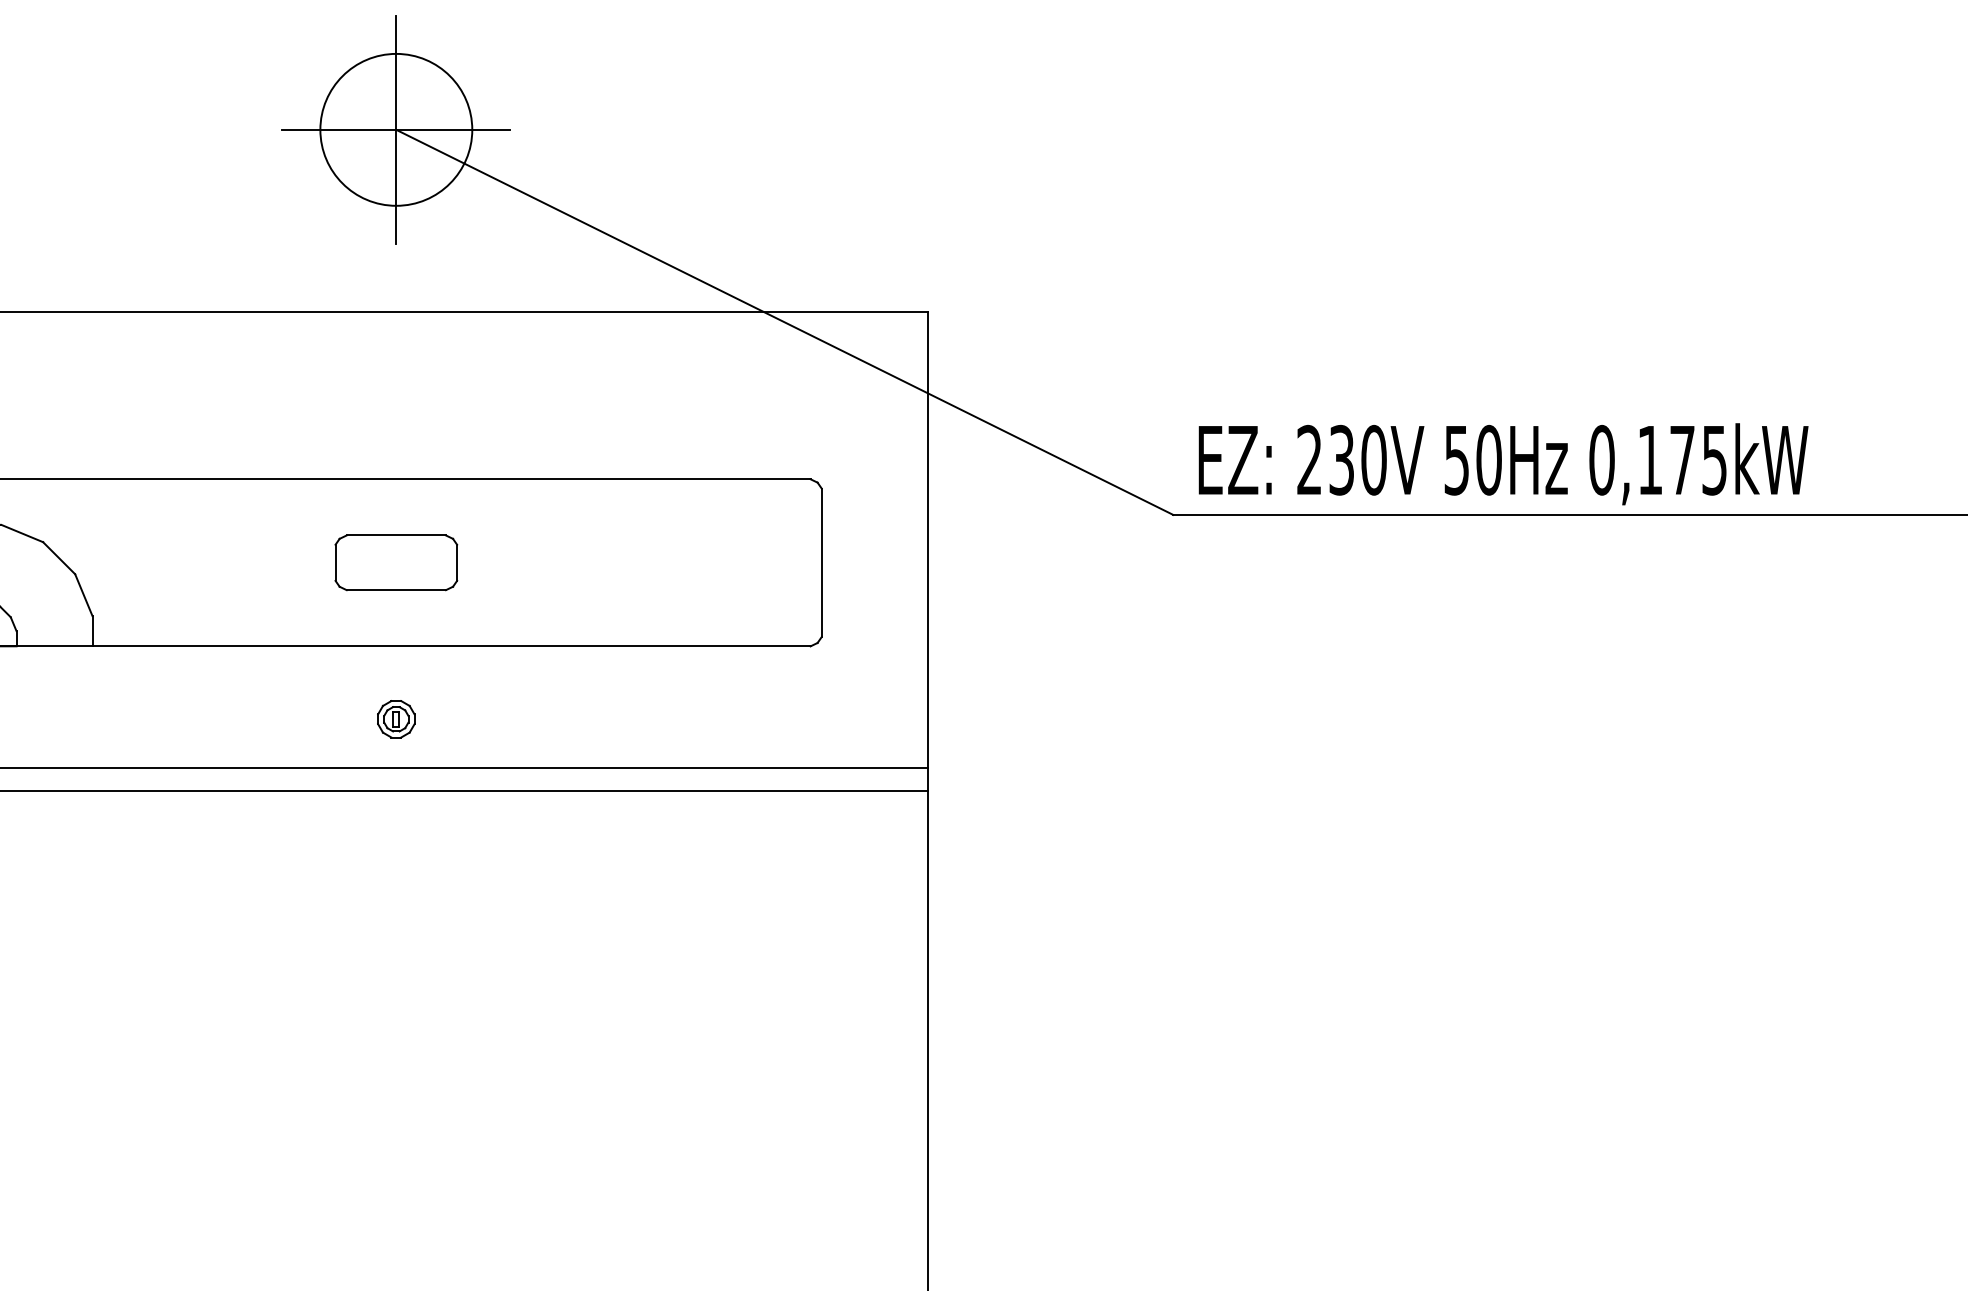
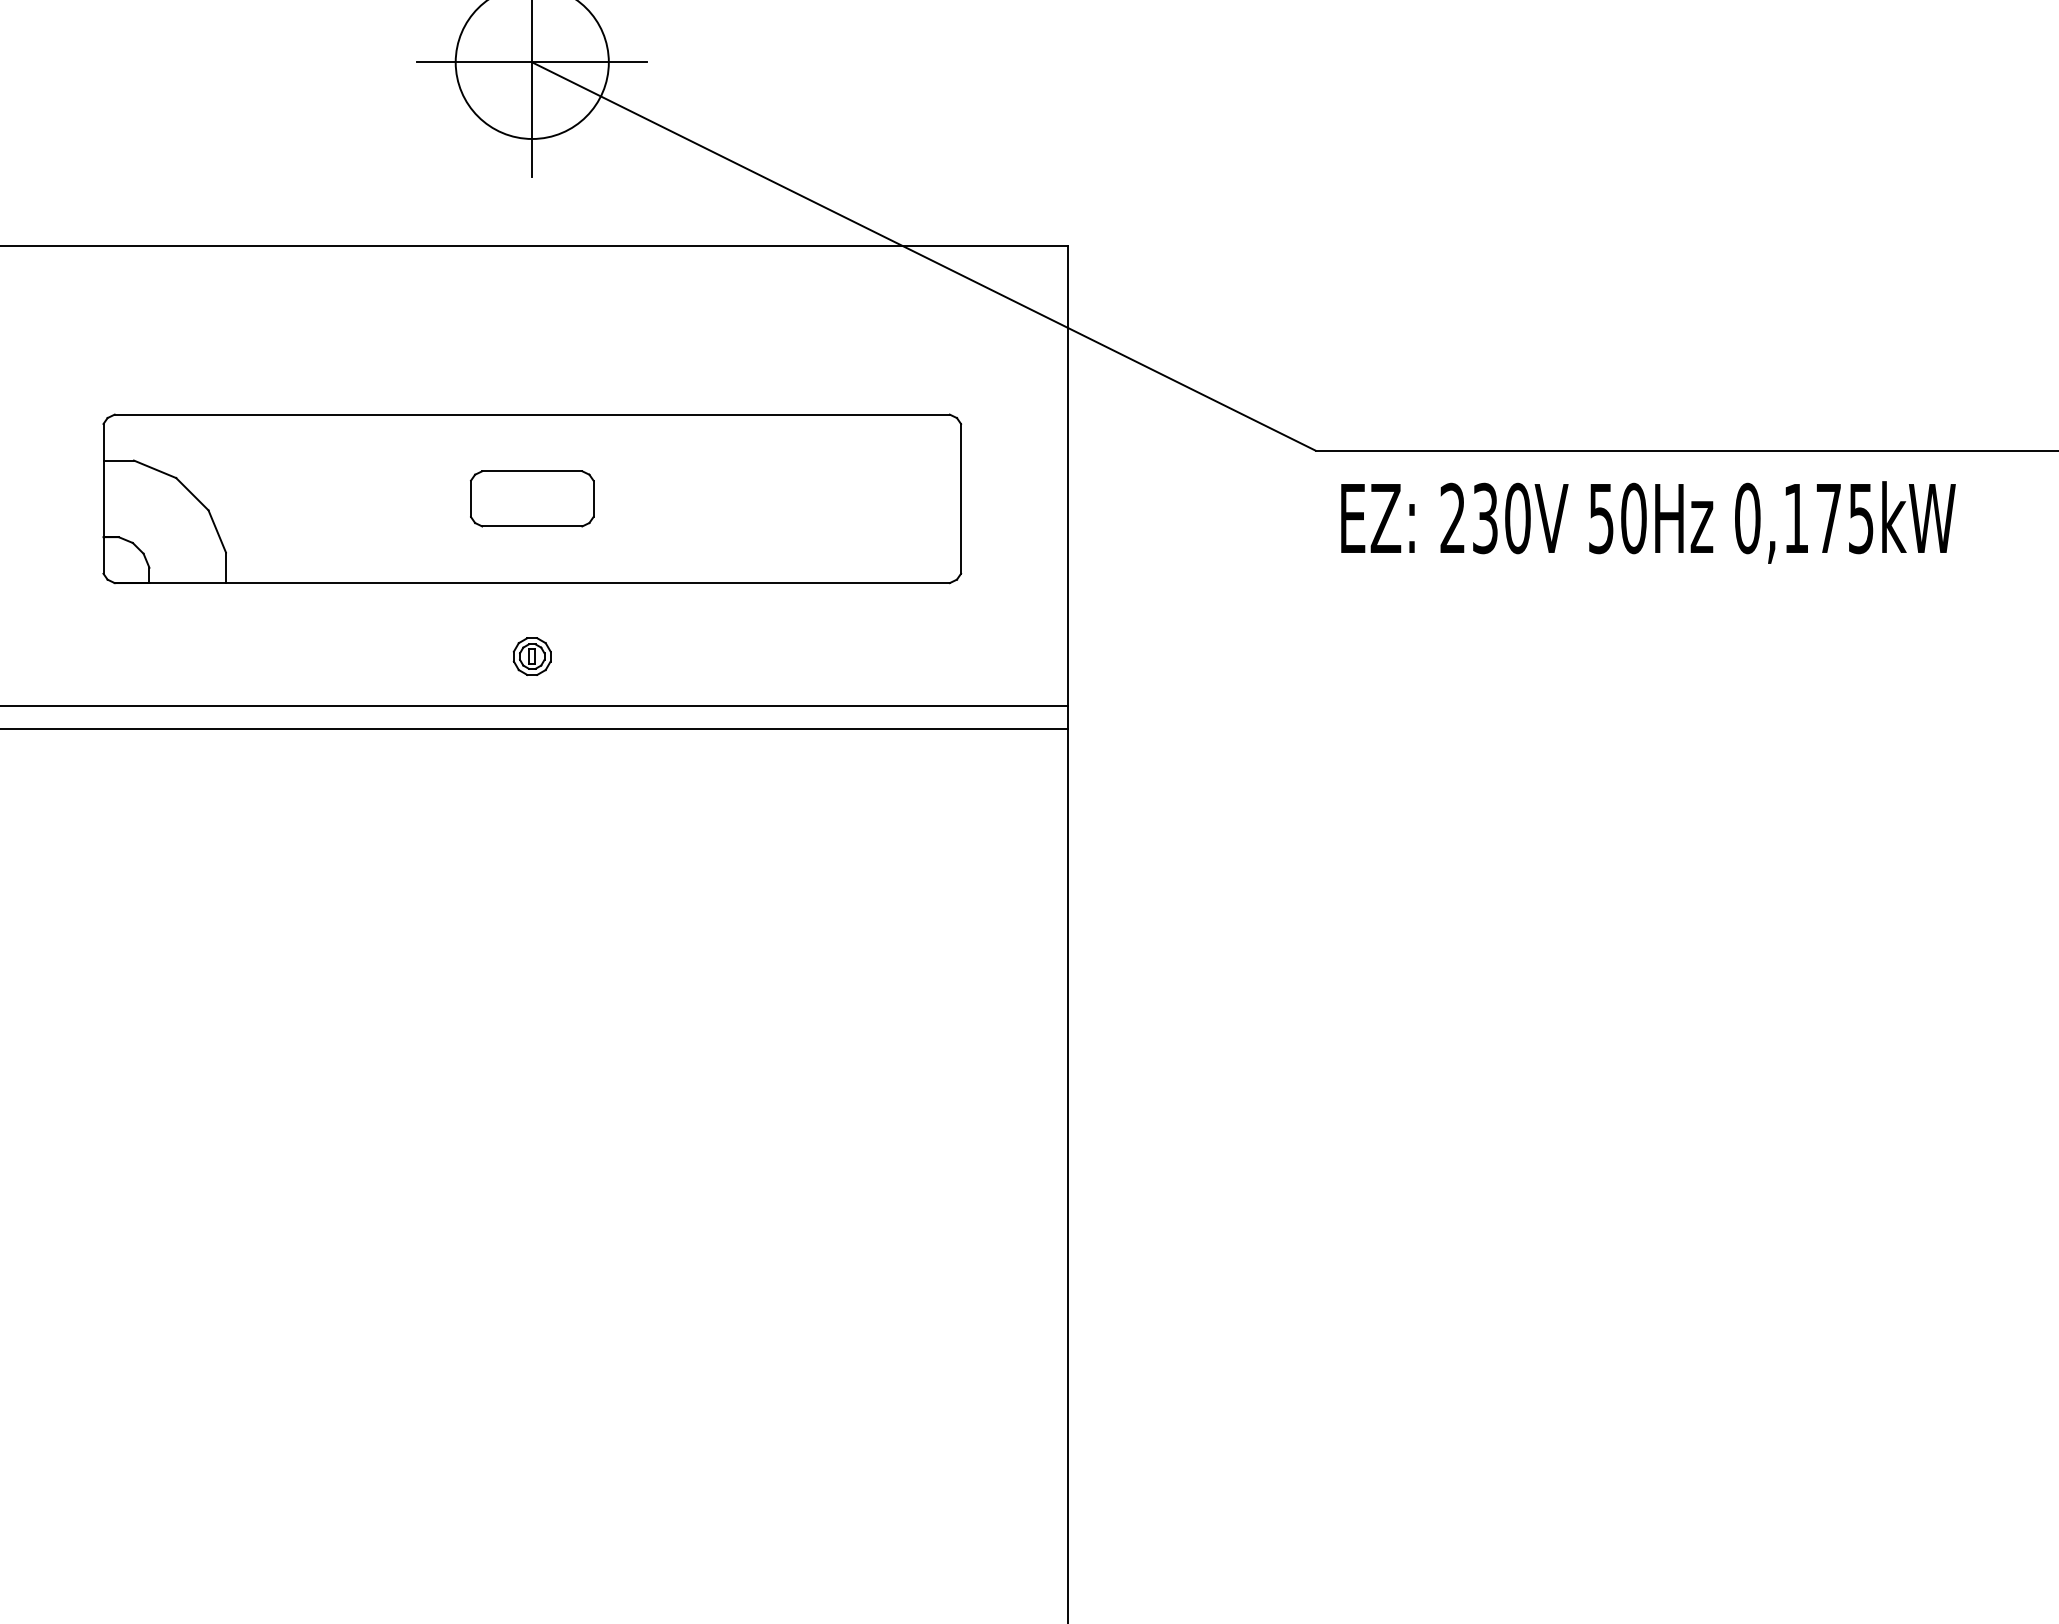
text: (1503, 464) -> (1648, 522), moved

